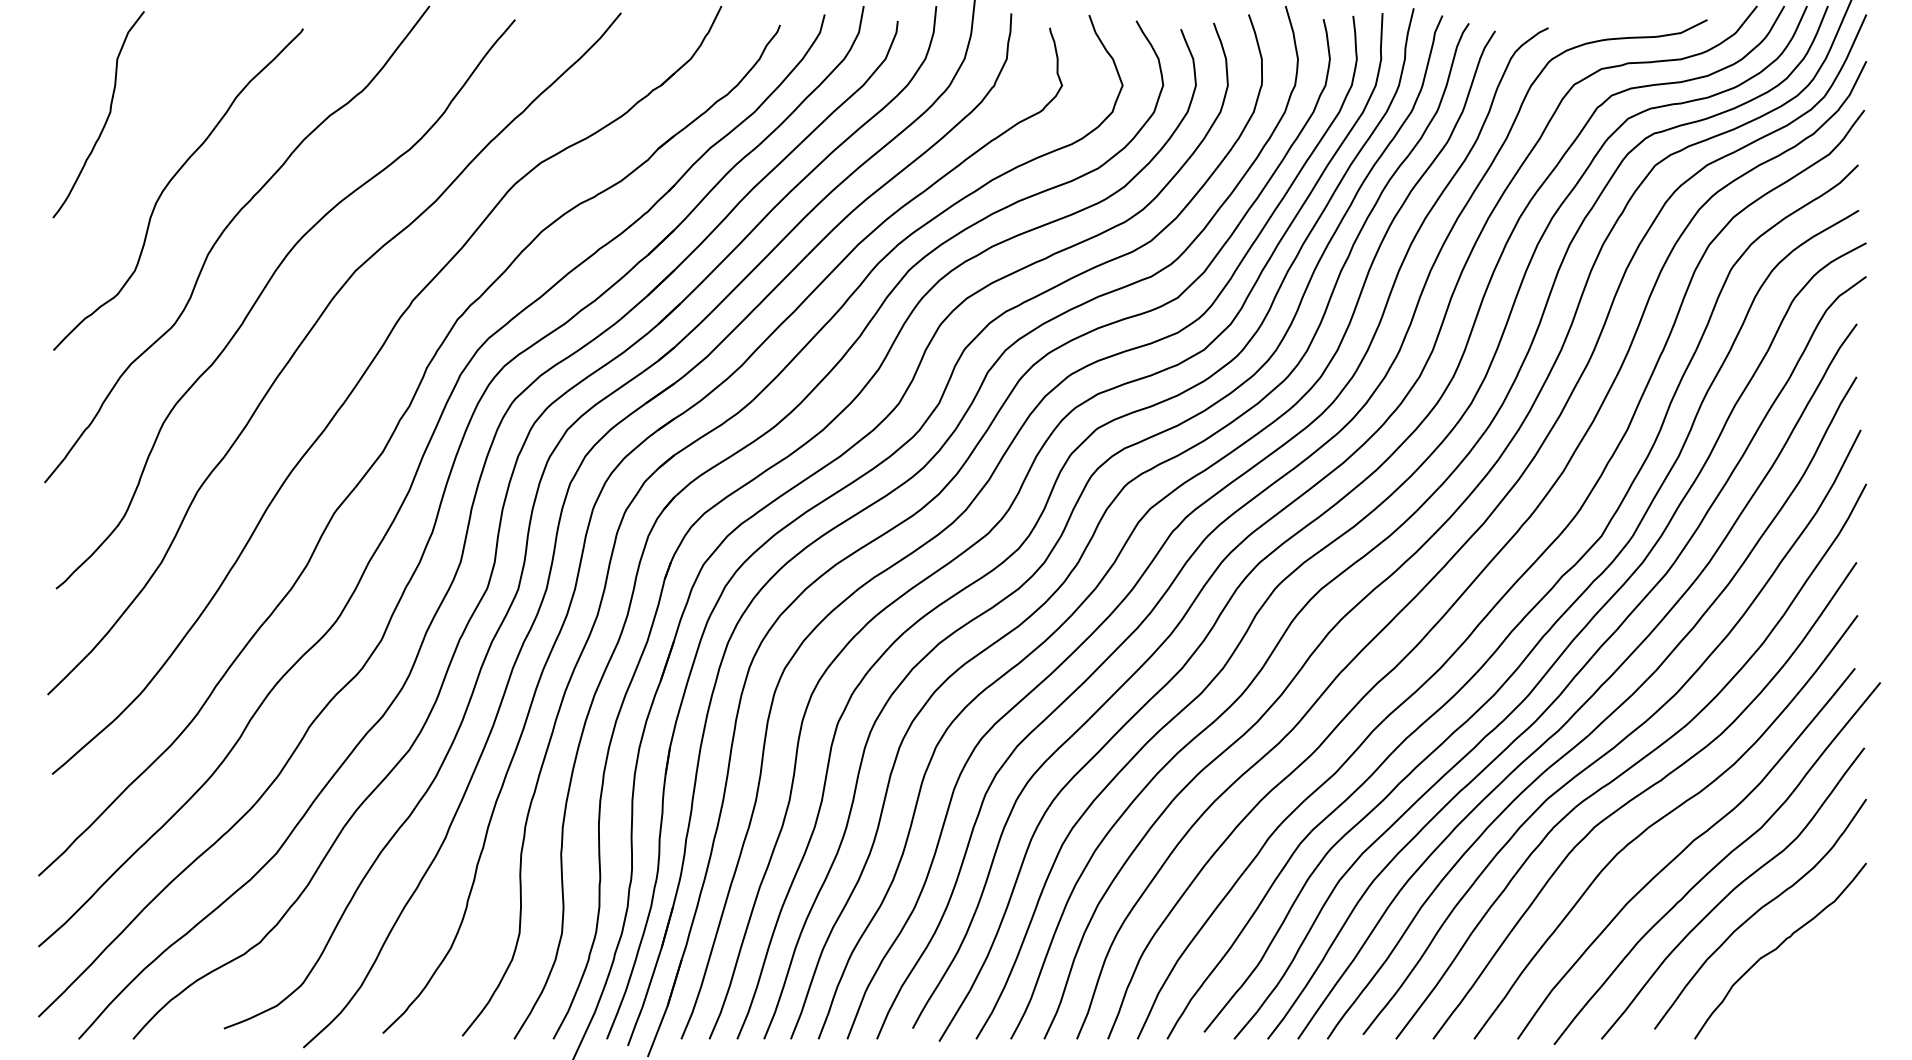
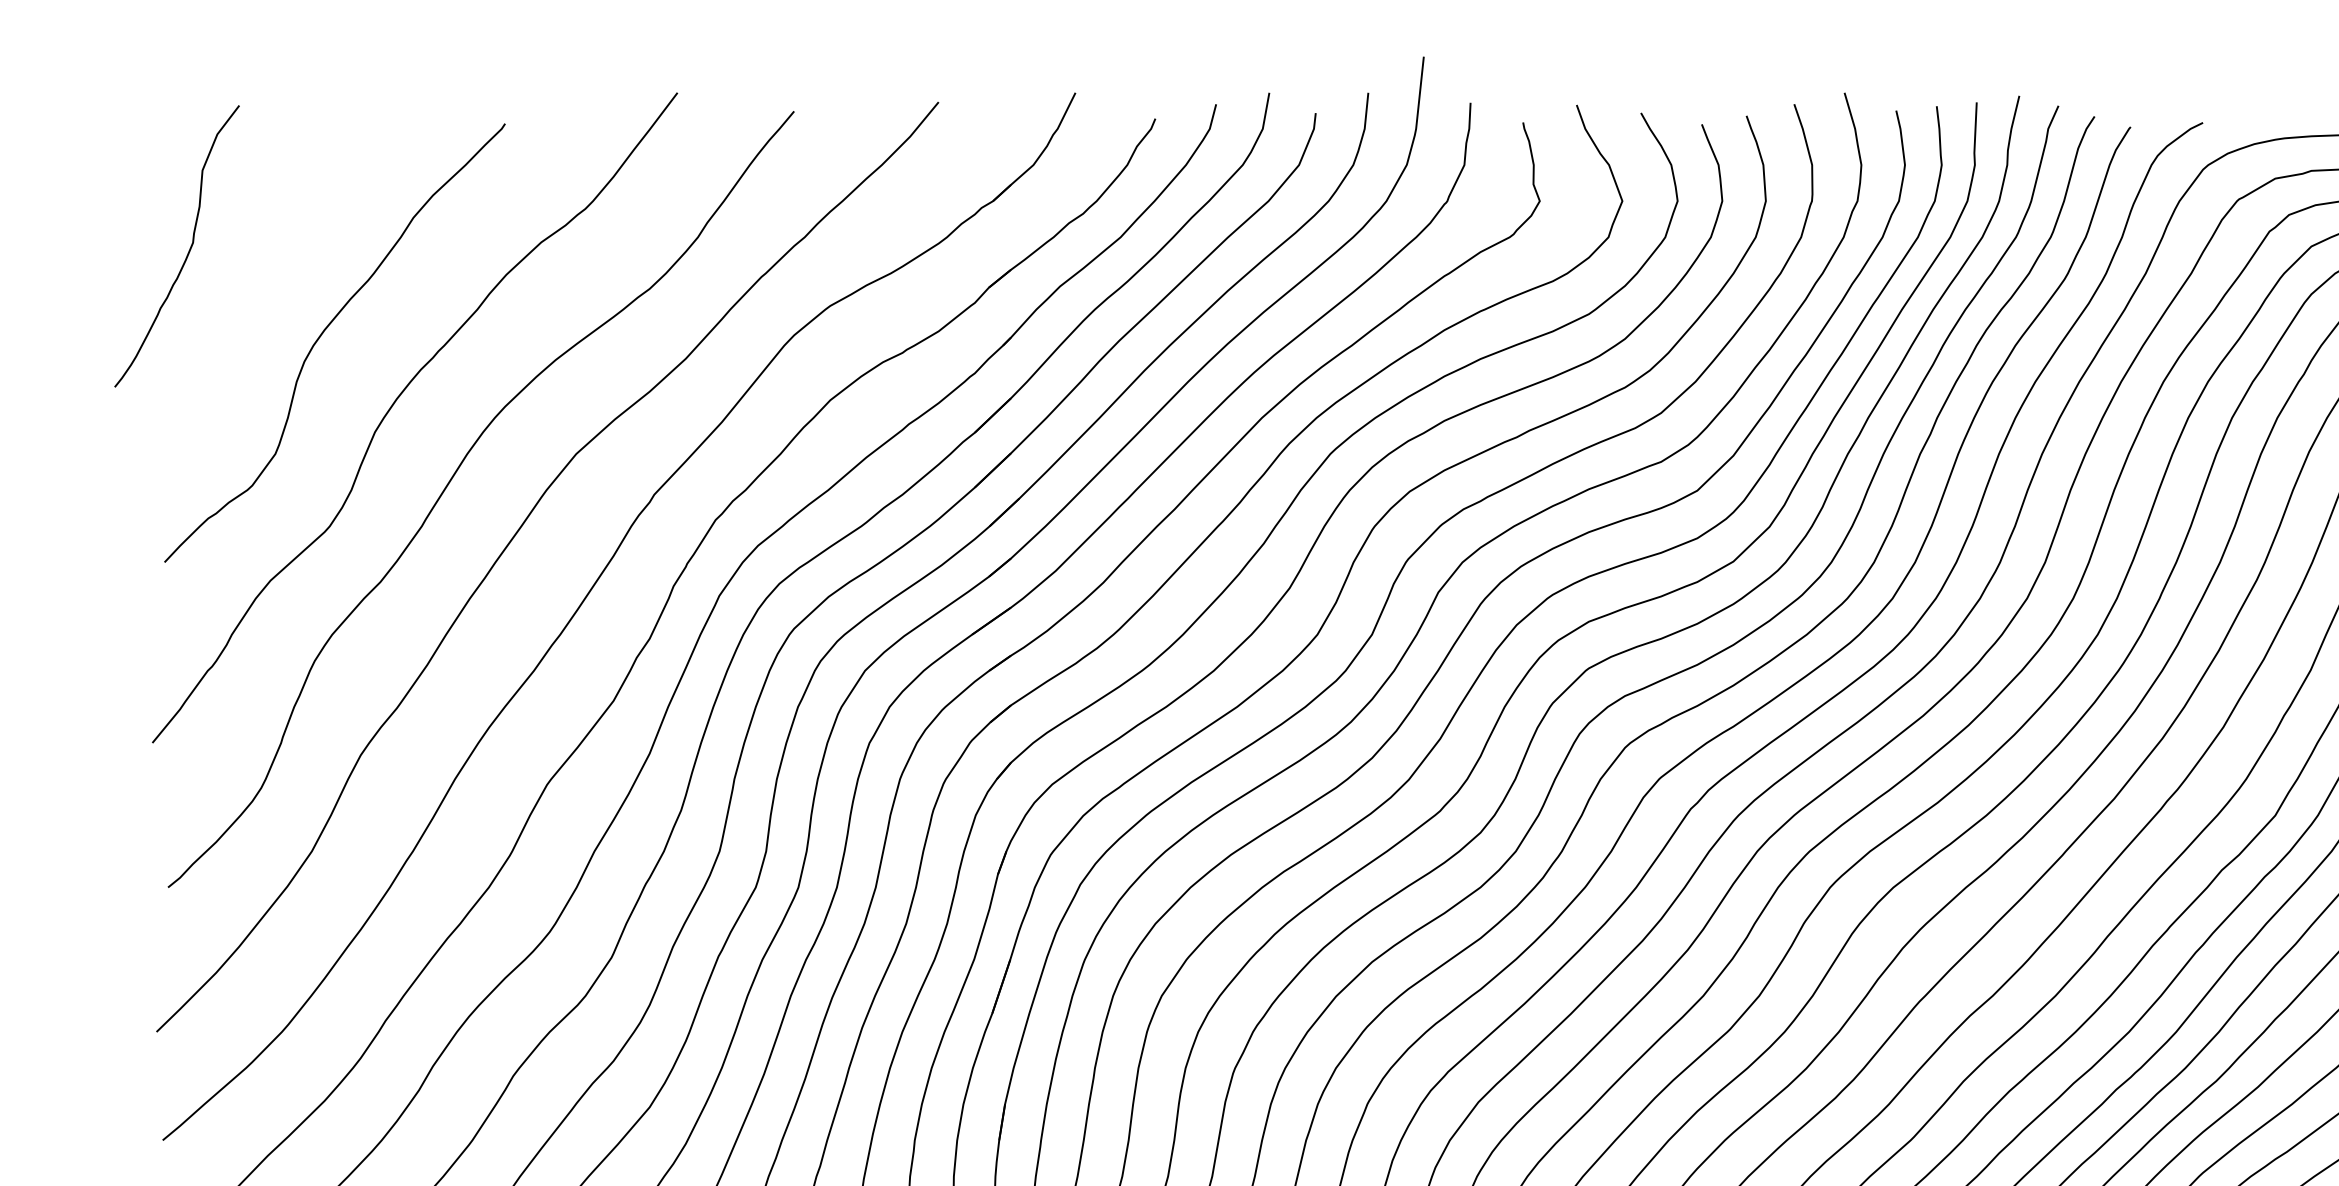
curve: (106, 118) -> (187, 251), moved

